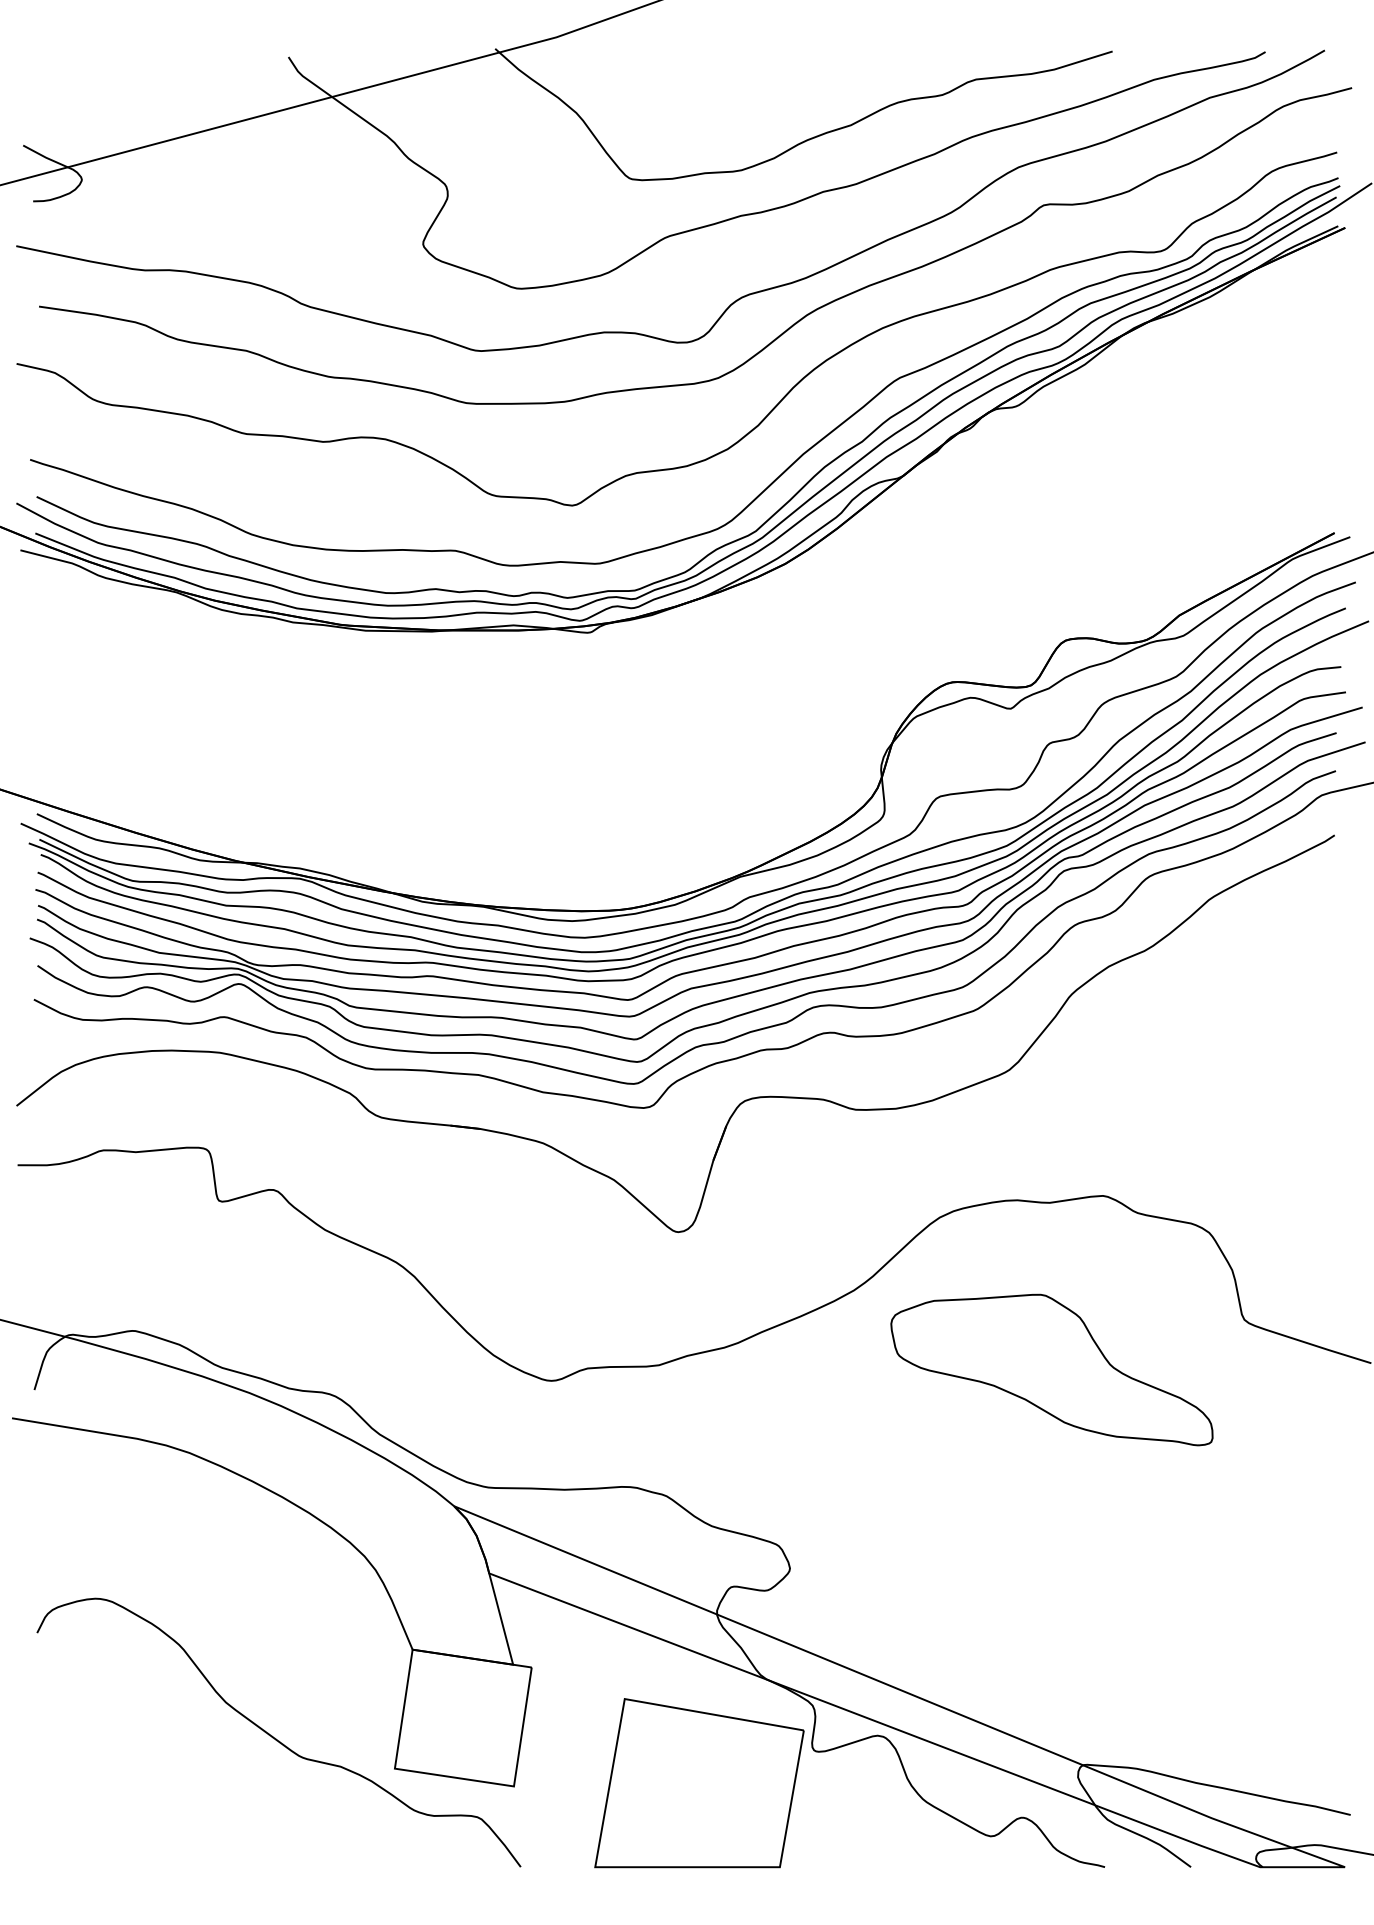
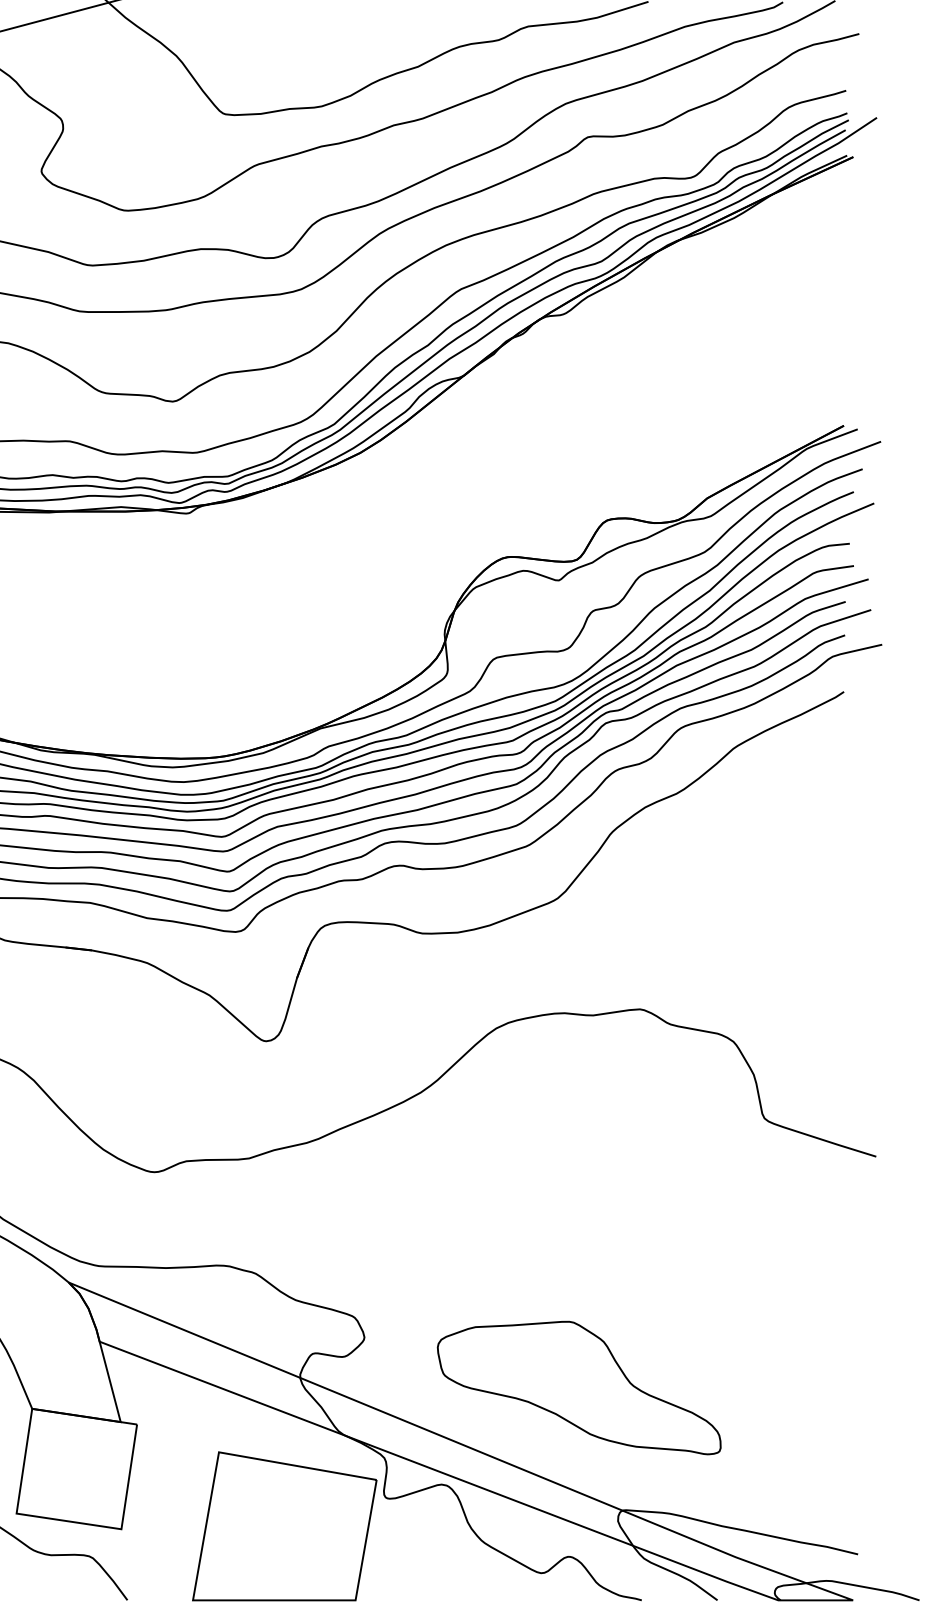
part: (1051, 1369) -> (578, 1387), moved

